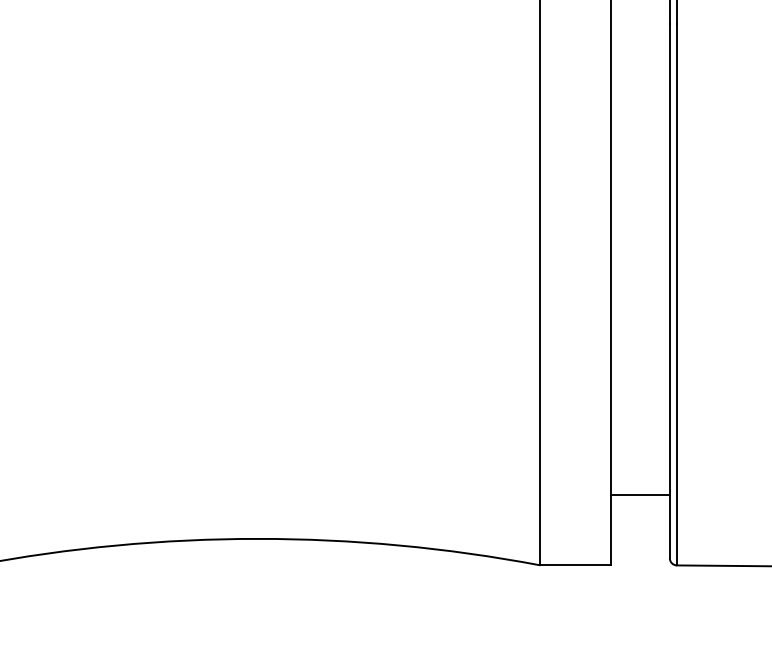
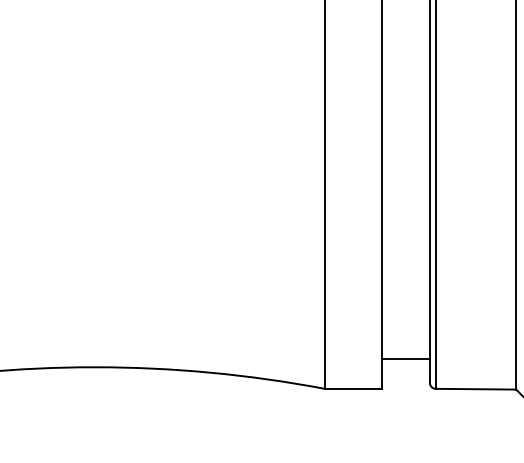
line: (639, 494) -> (405, 358), moved

